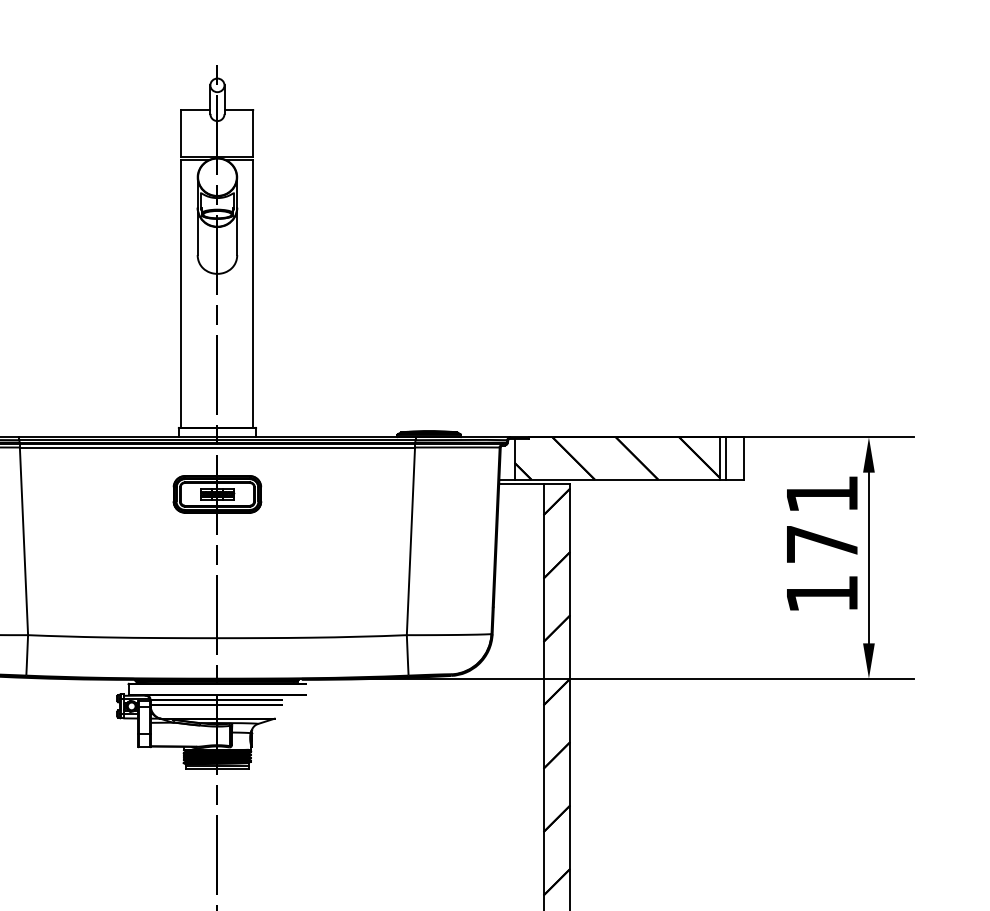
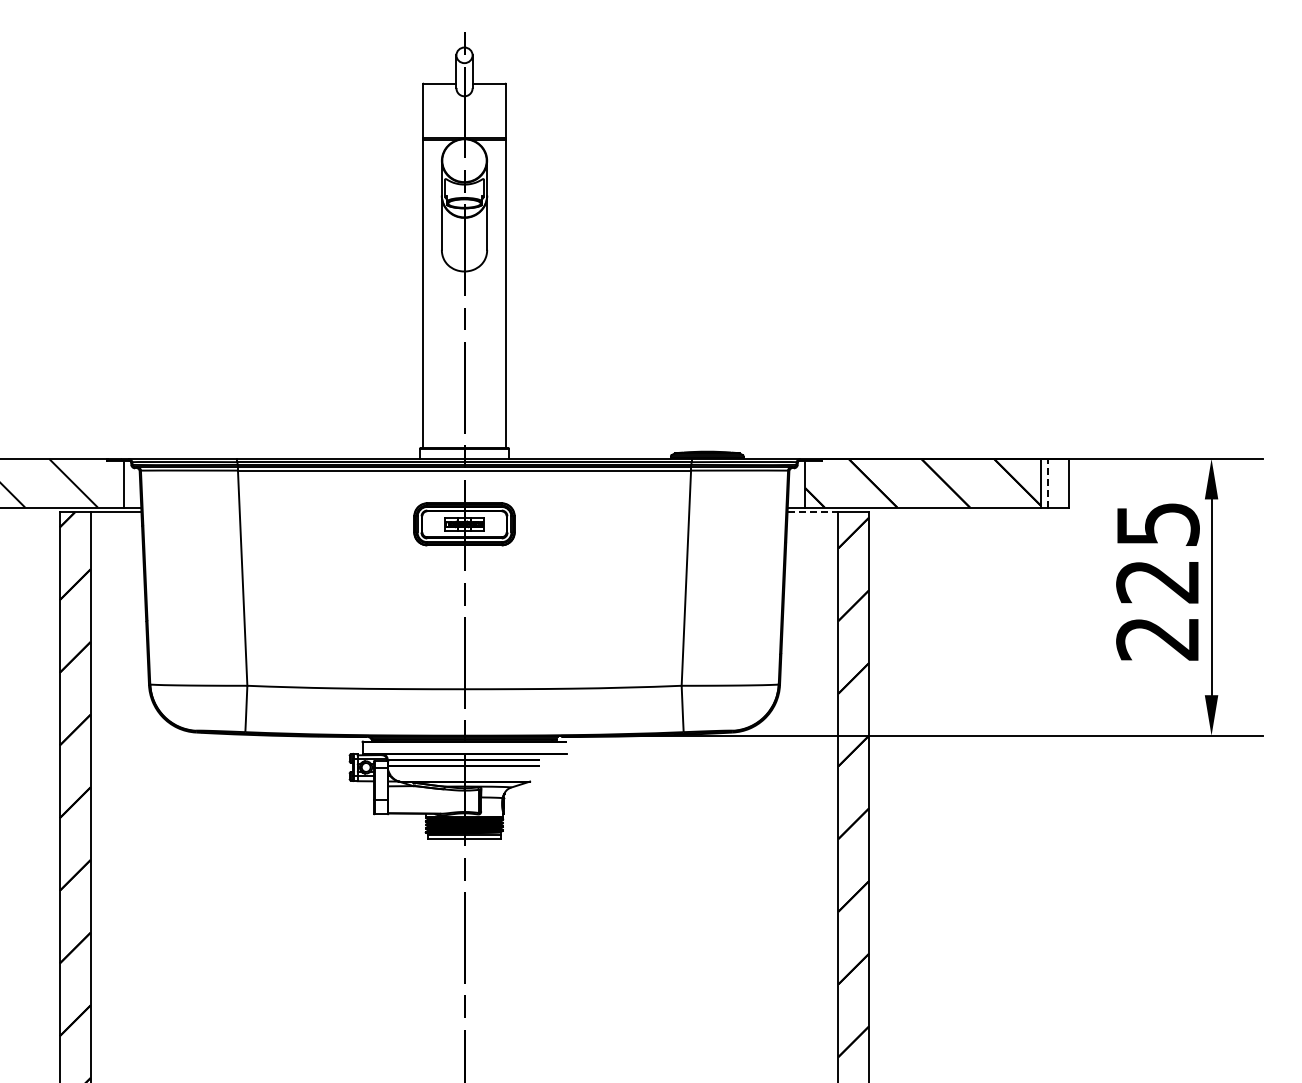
line: (726, 457) -> (1048, 482), solid -> dashed
line: (521, 484) -> (813, 512), solid -> dashed
text: (821, 544) -> (1157, 581), 171 -> 225

